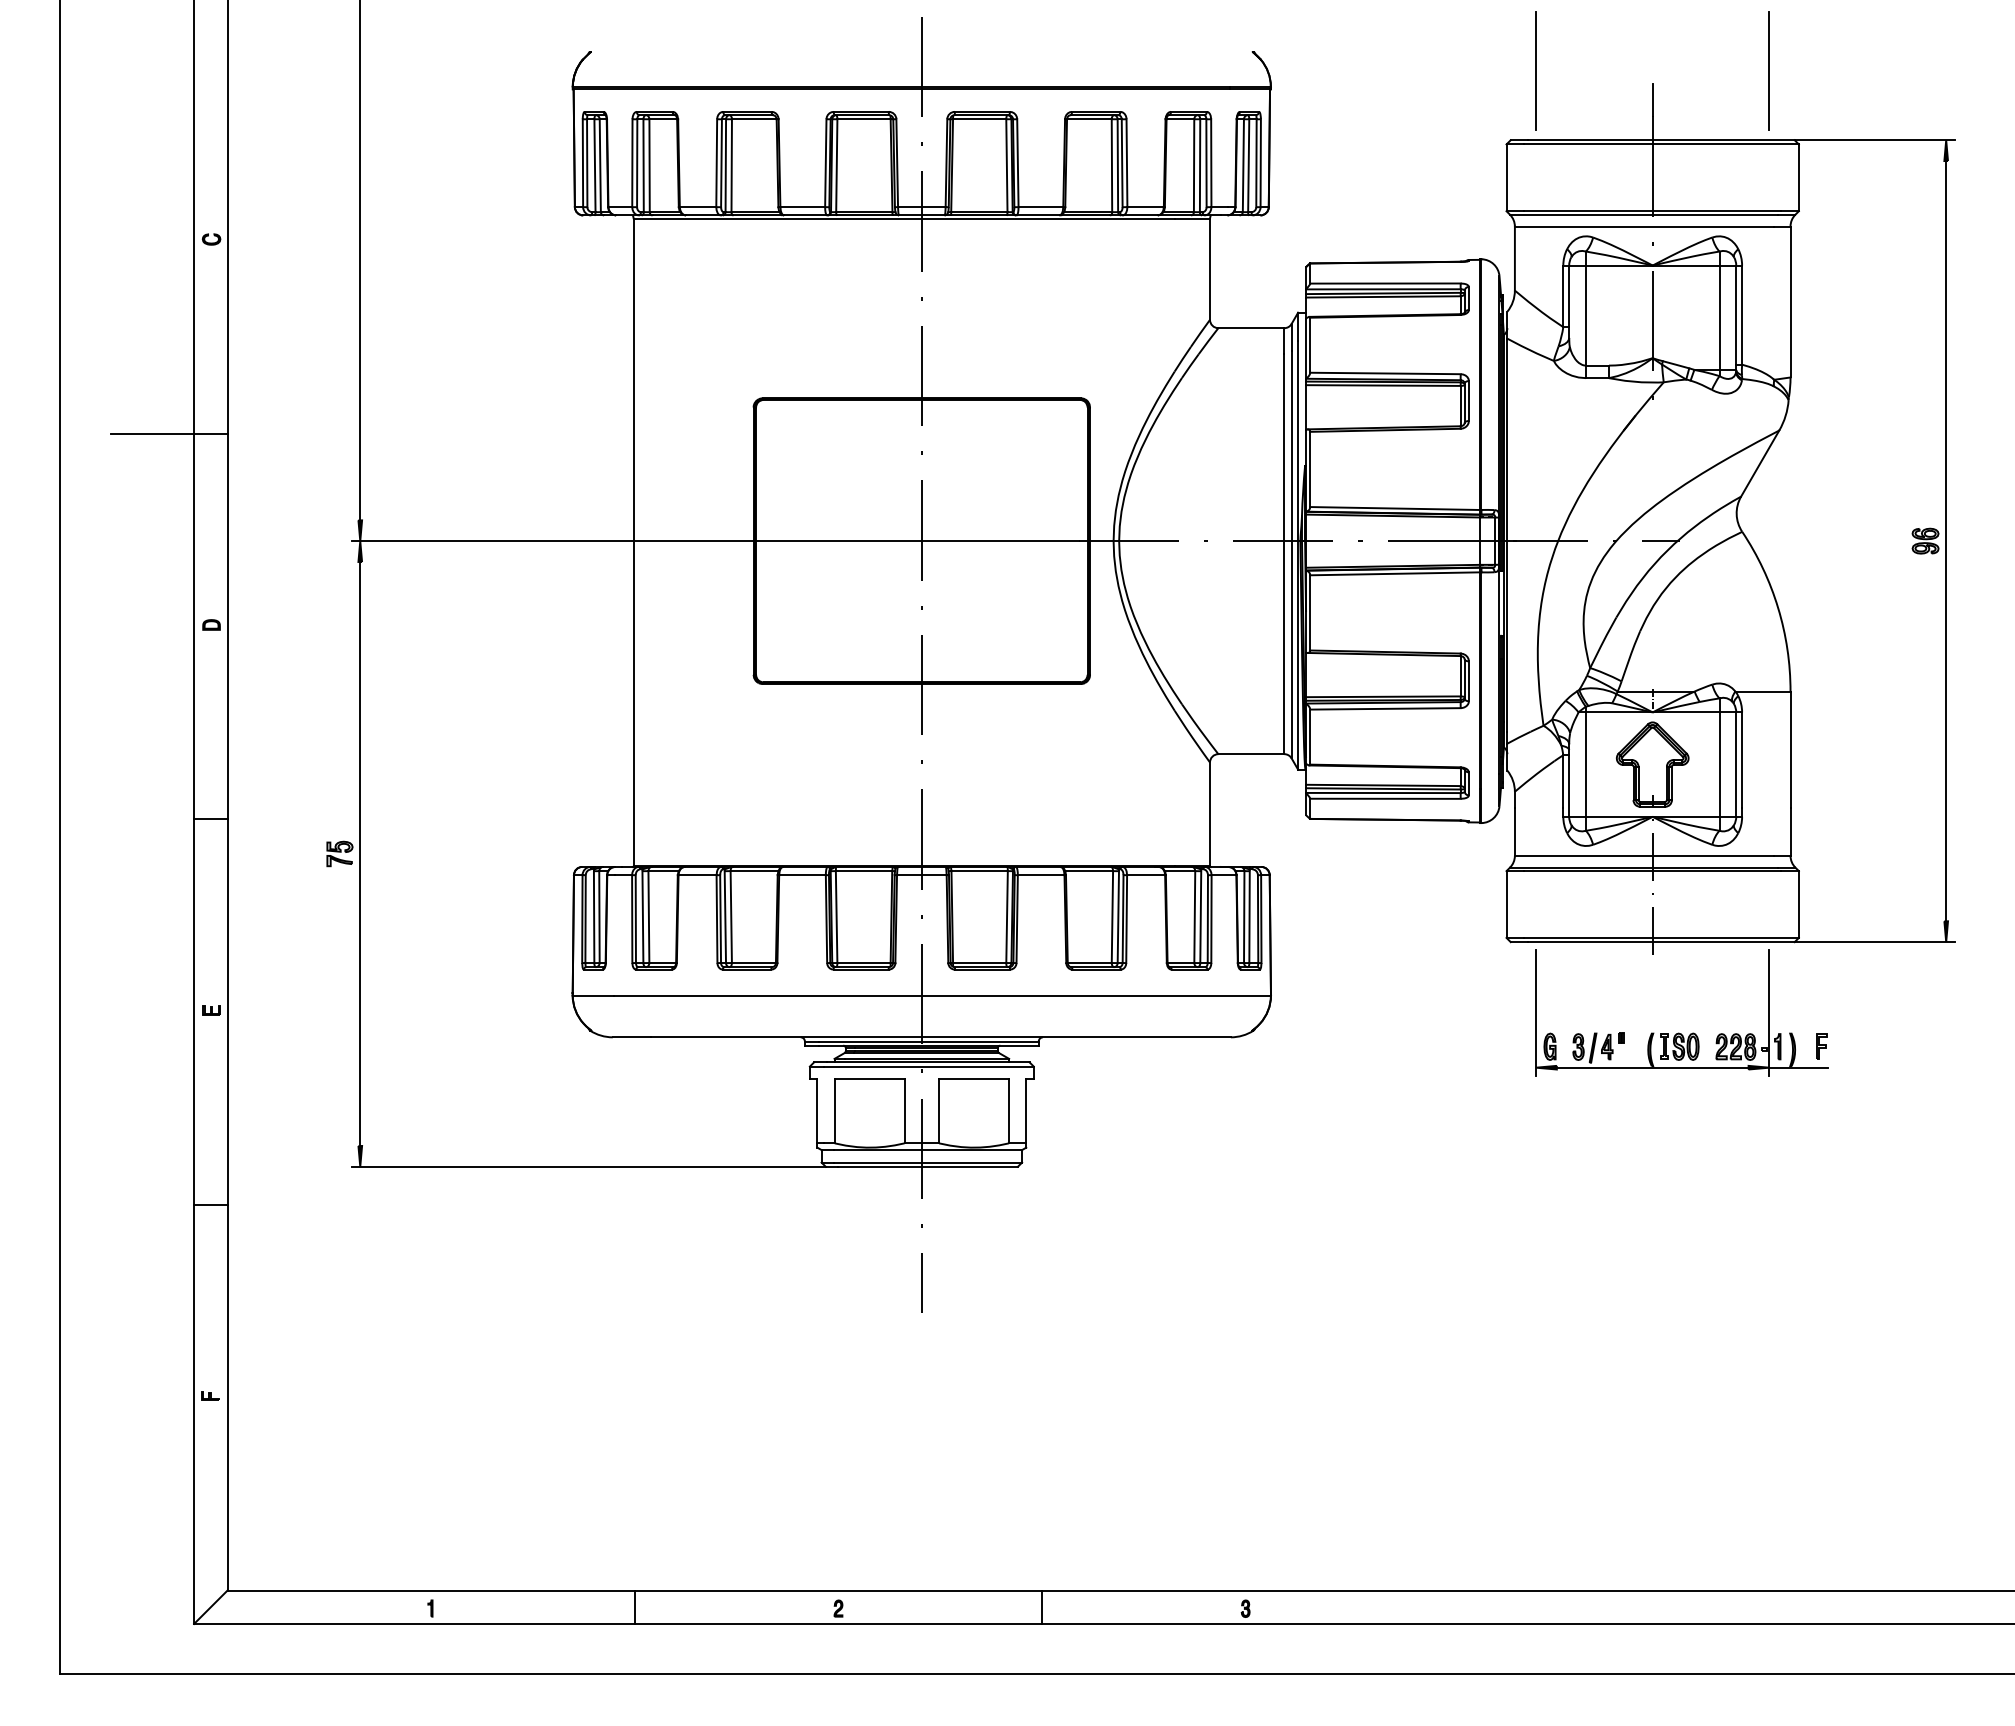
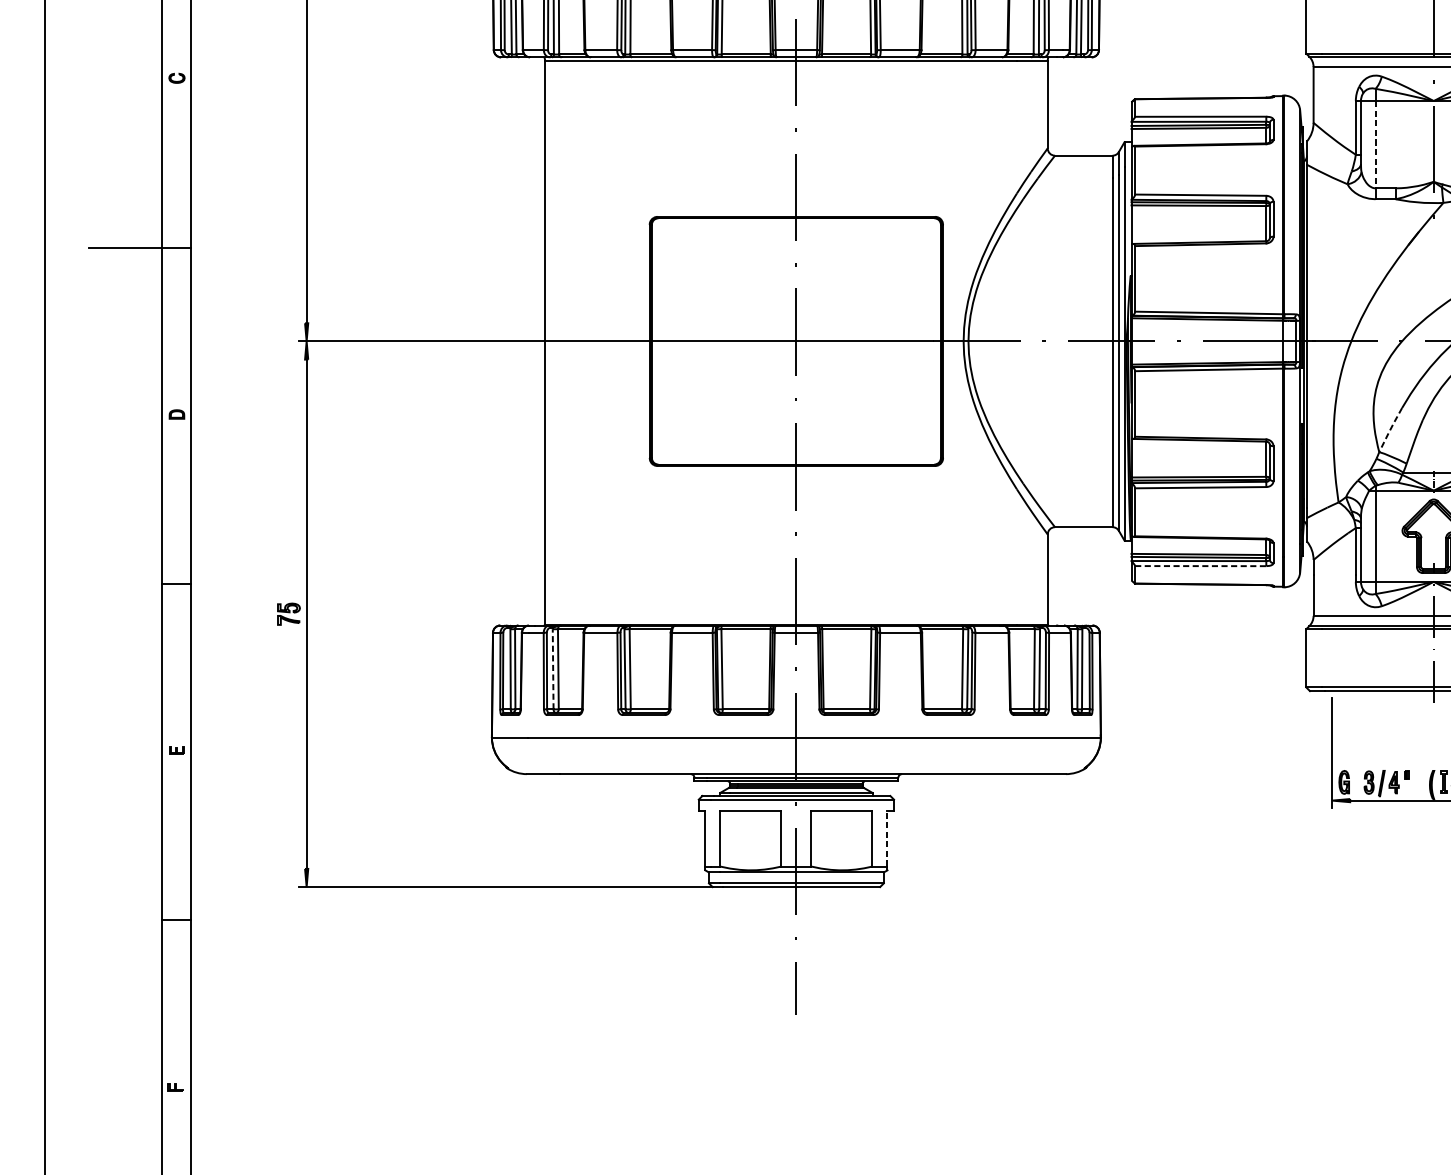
line: (1585, 316) -> (1375, 145), solid -> dashed
line: (1602, 642) -> (1390, 429), solid -> dashed
line: (1385, 798) -> (1200, 565), solid -> dashed
line: (642, 917) -> (552, 669), solid -> dashed
line: (1026, 1110) -> (887, 837), solid -> dashed

